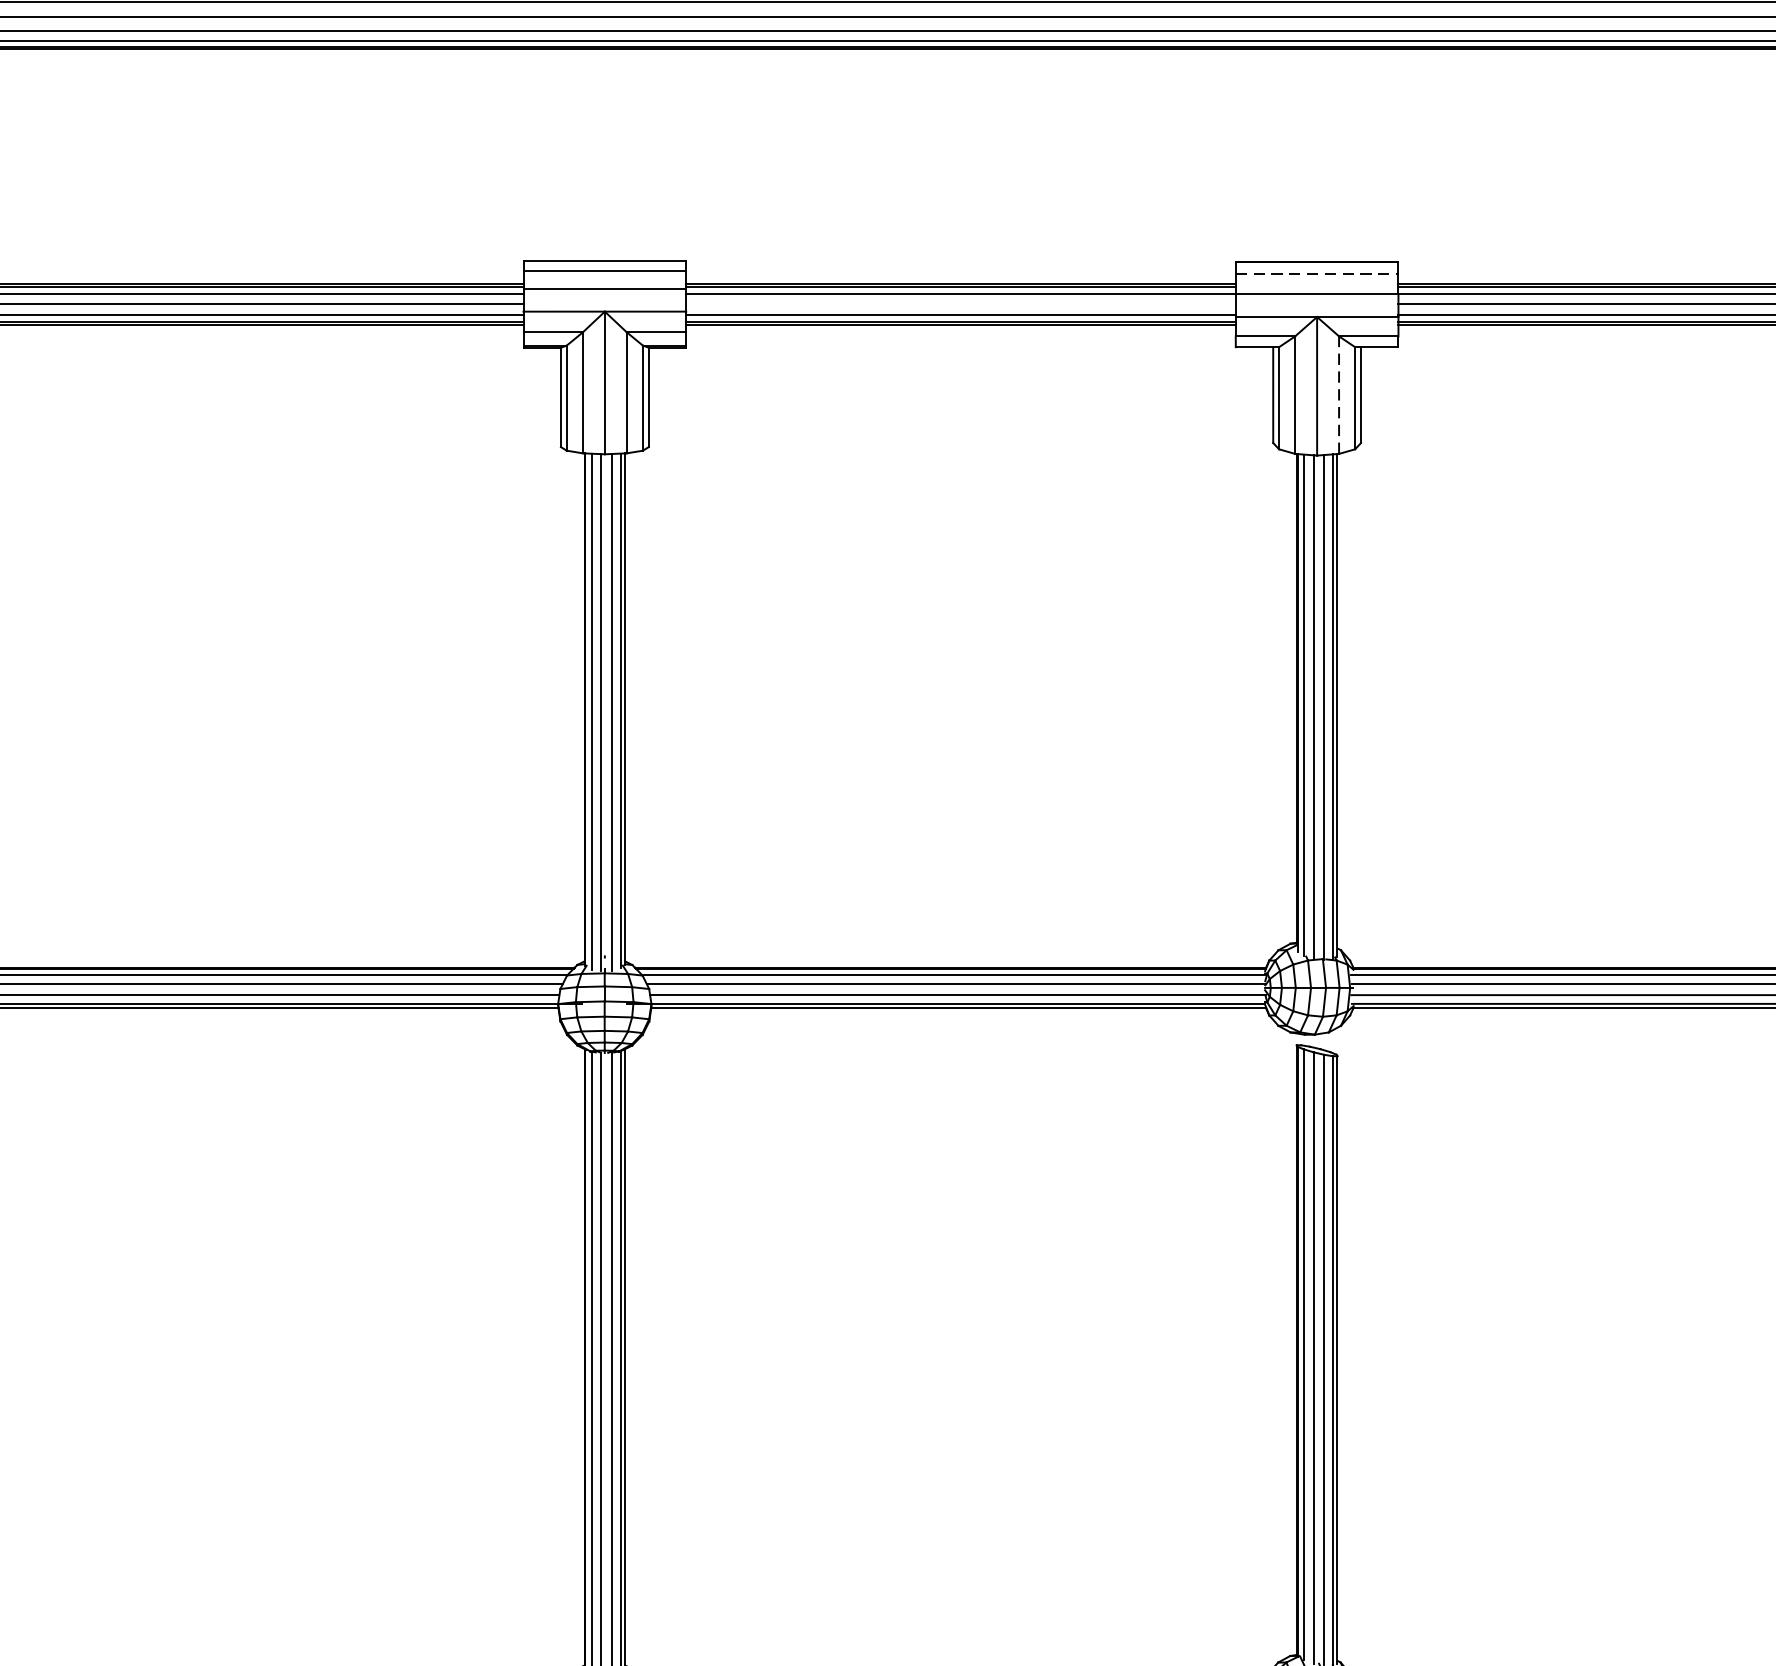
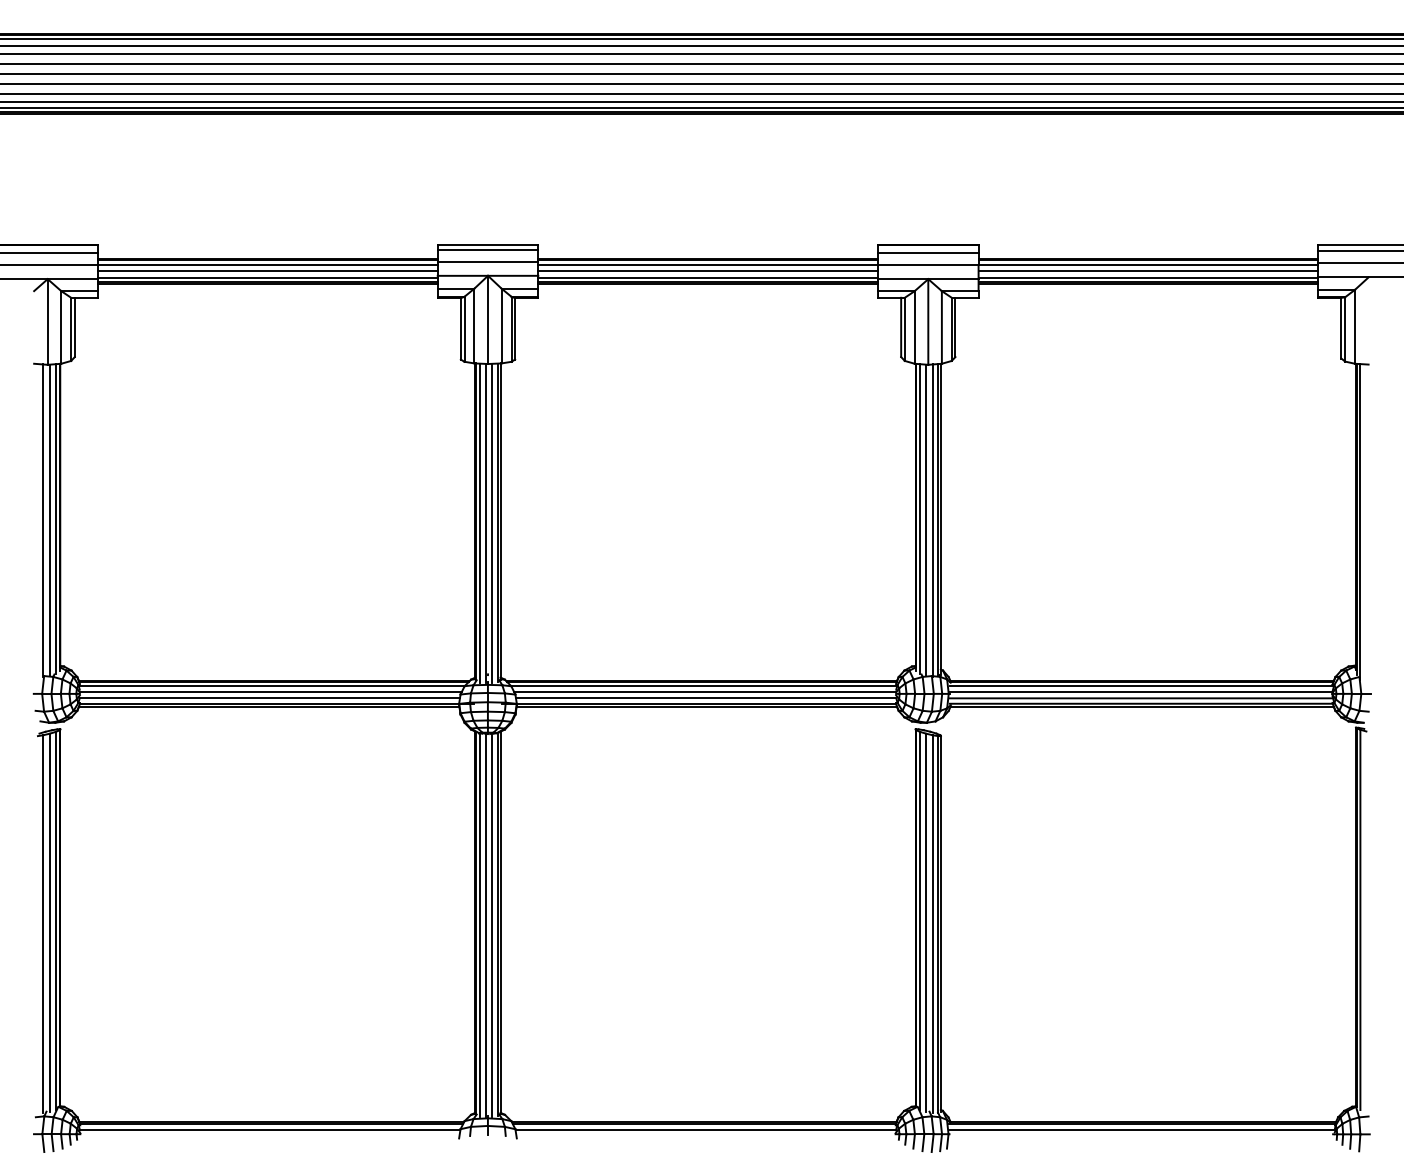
line: (1317, 273) -> (928, 252), dashed -> solid
line: (961, 304) -> (708, 271), added
line: (1338, 393) -> (941, 326), dashed -> solid

